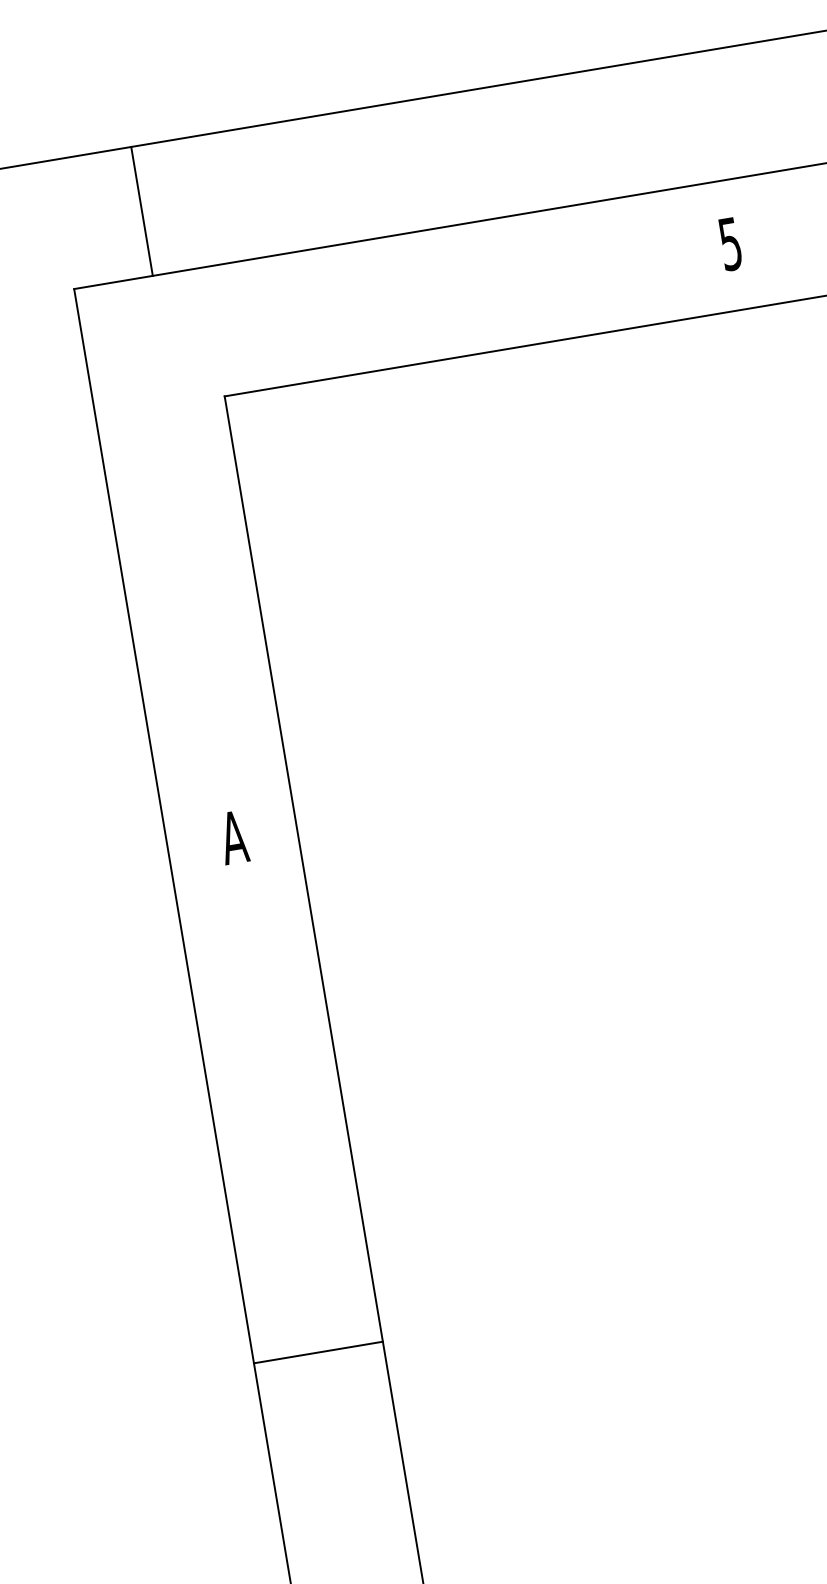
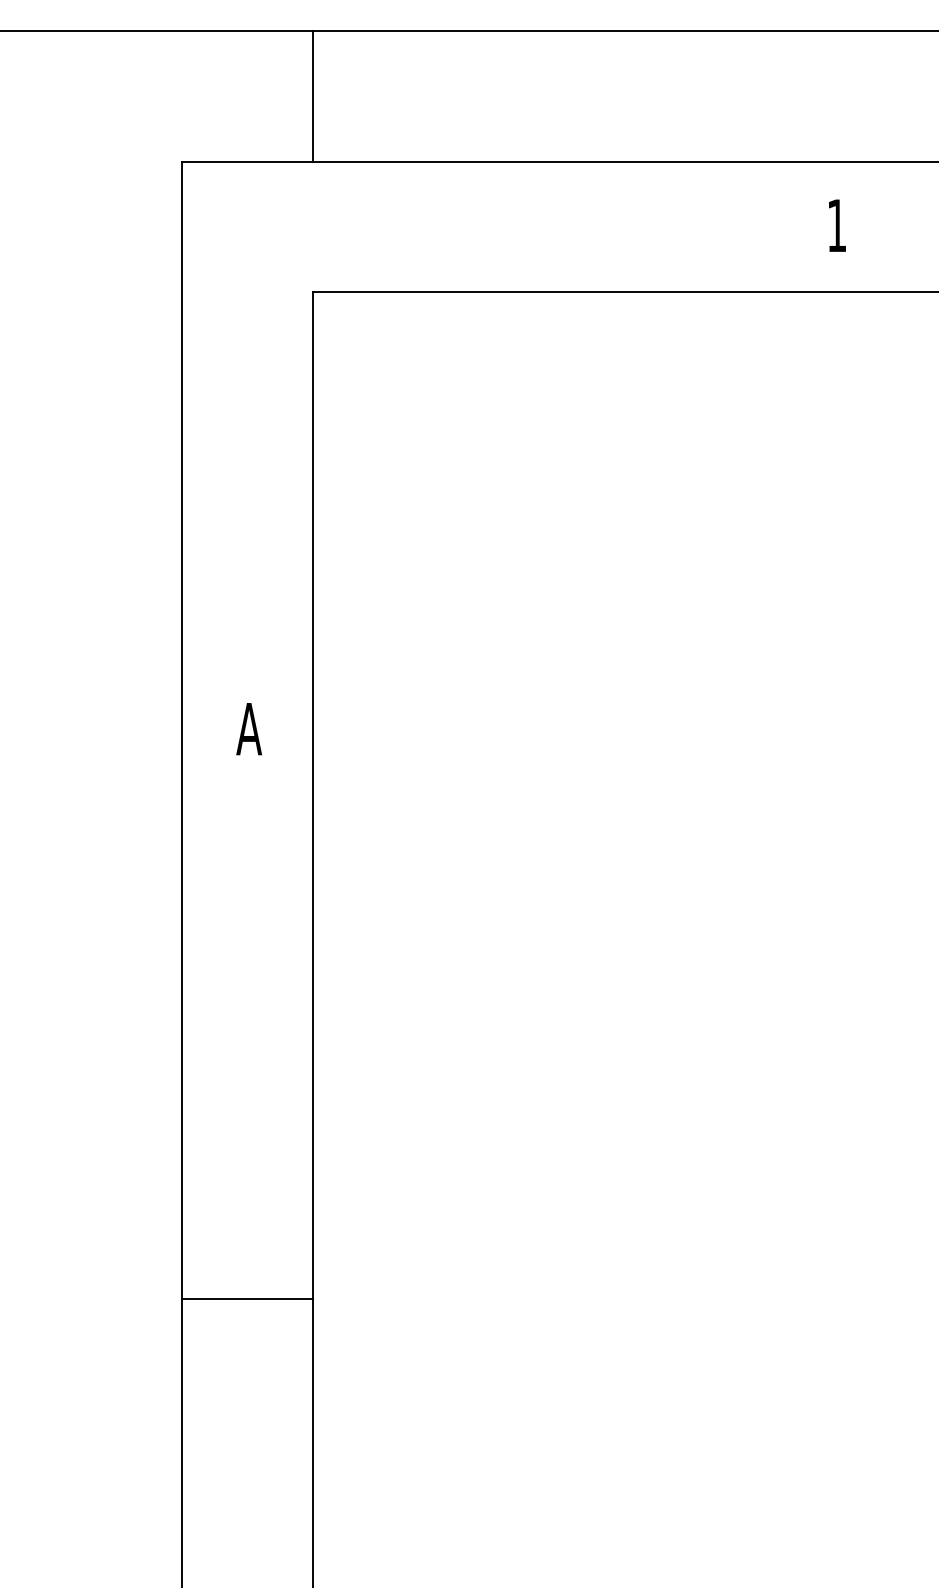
line: (141, 211) -> (312, 96), moved
text: (730, 243) -> (836, 225), 5 -> 1
line: (318, 1352) -> (247, 1298), moved

